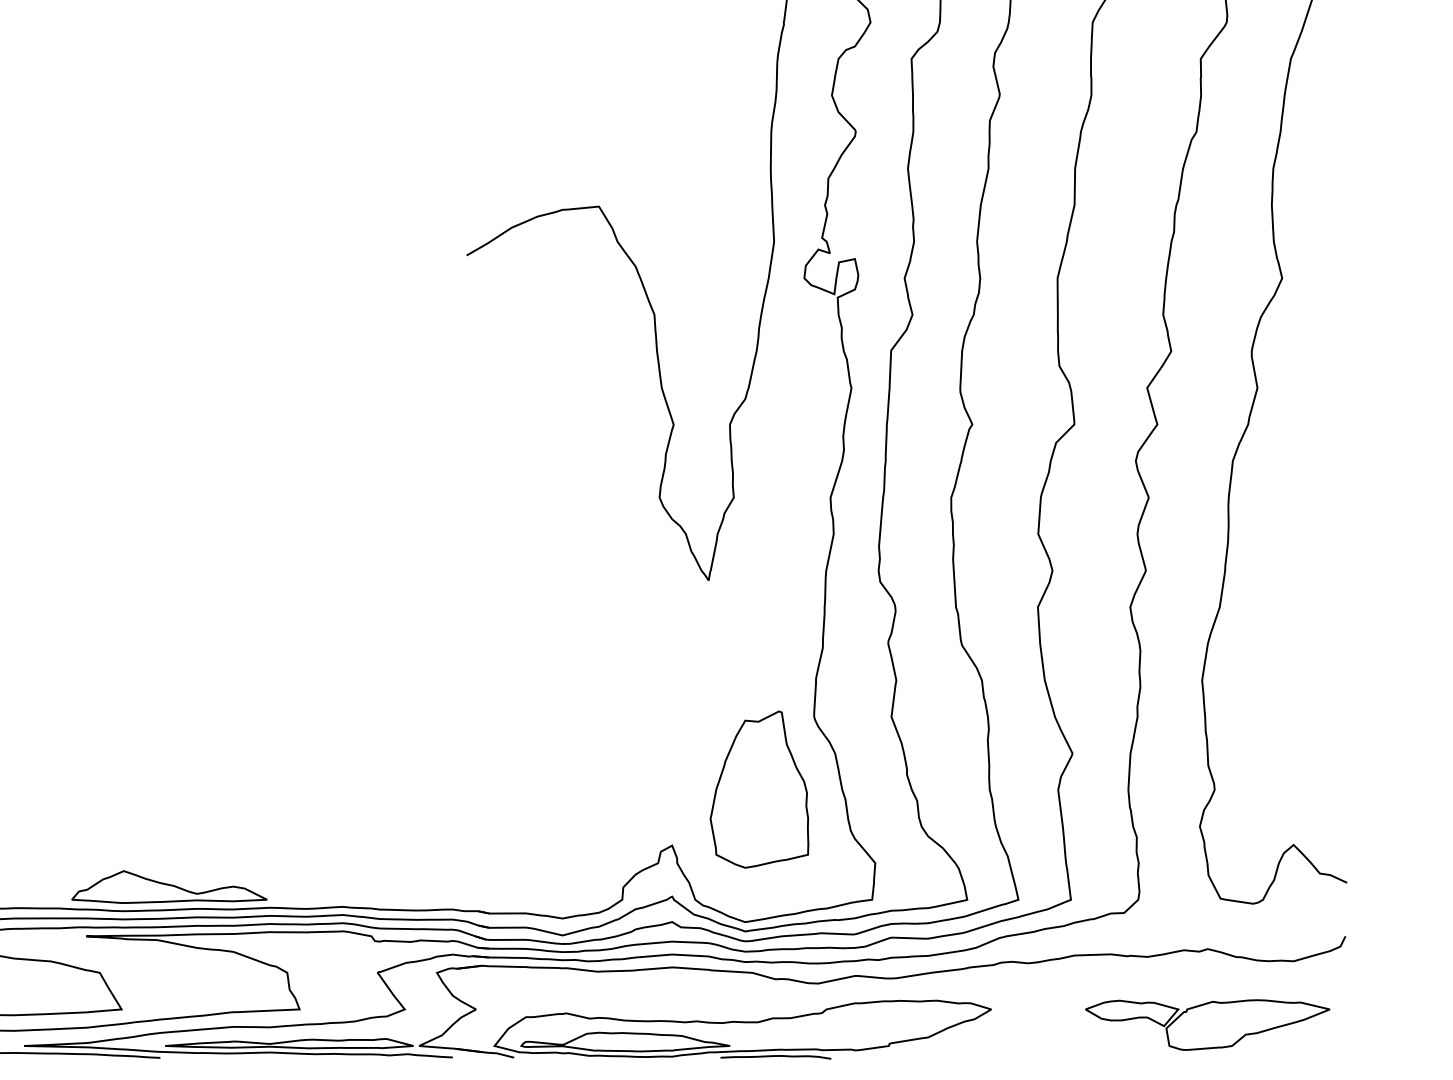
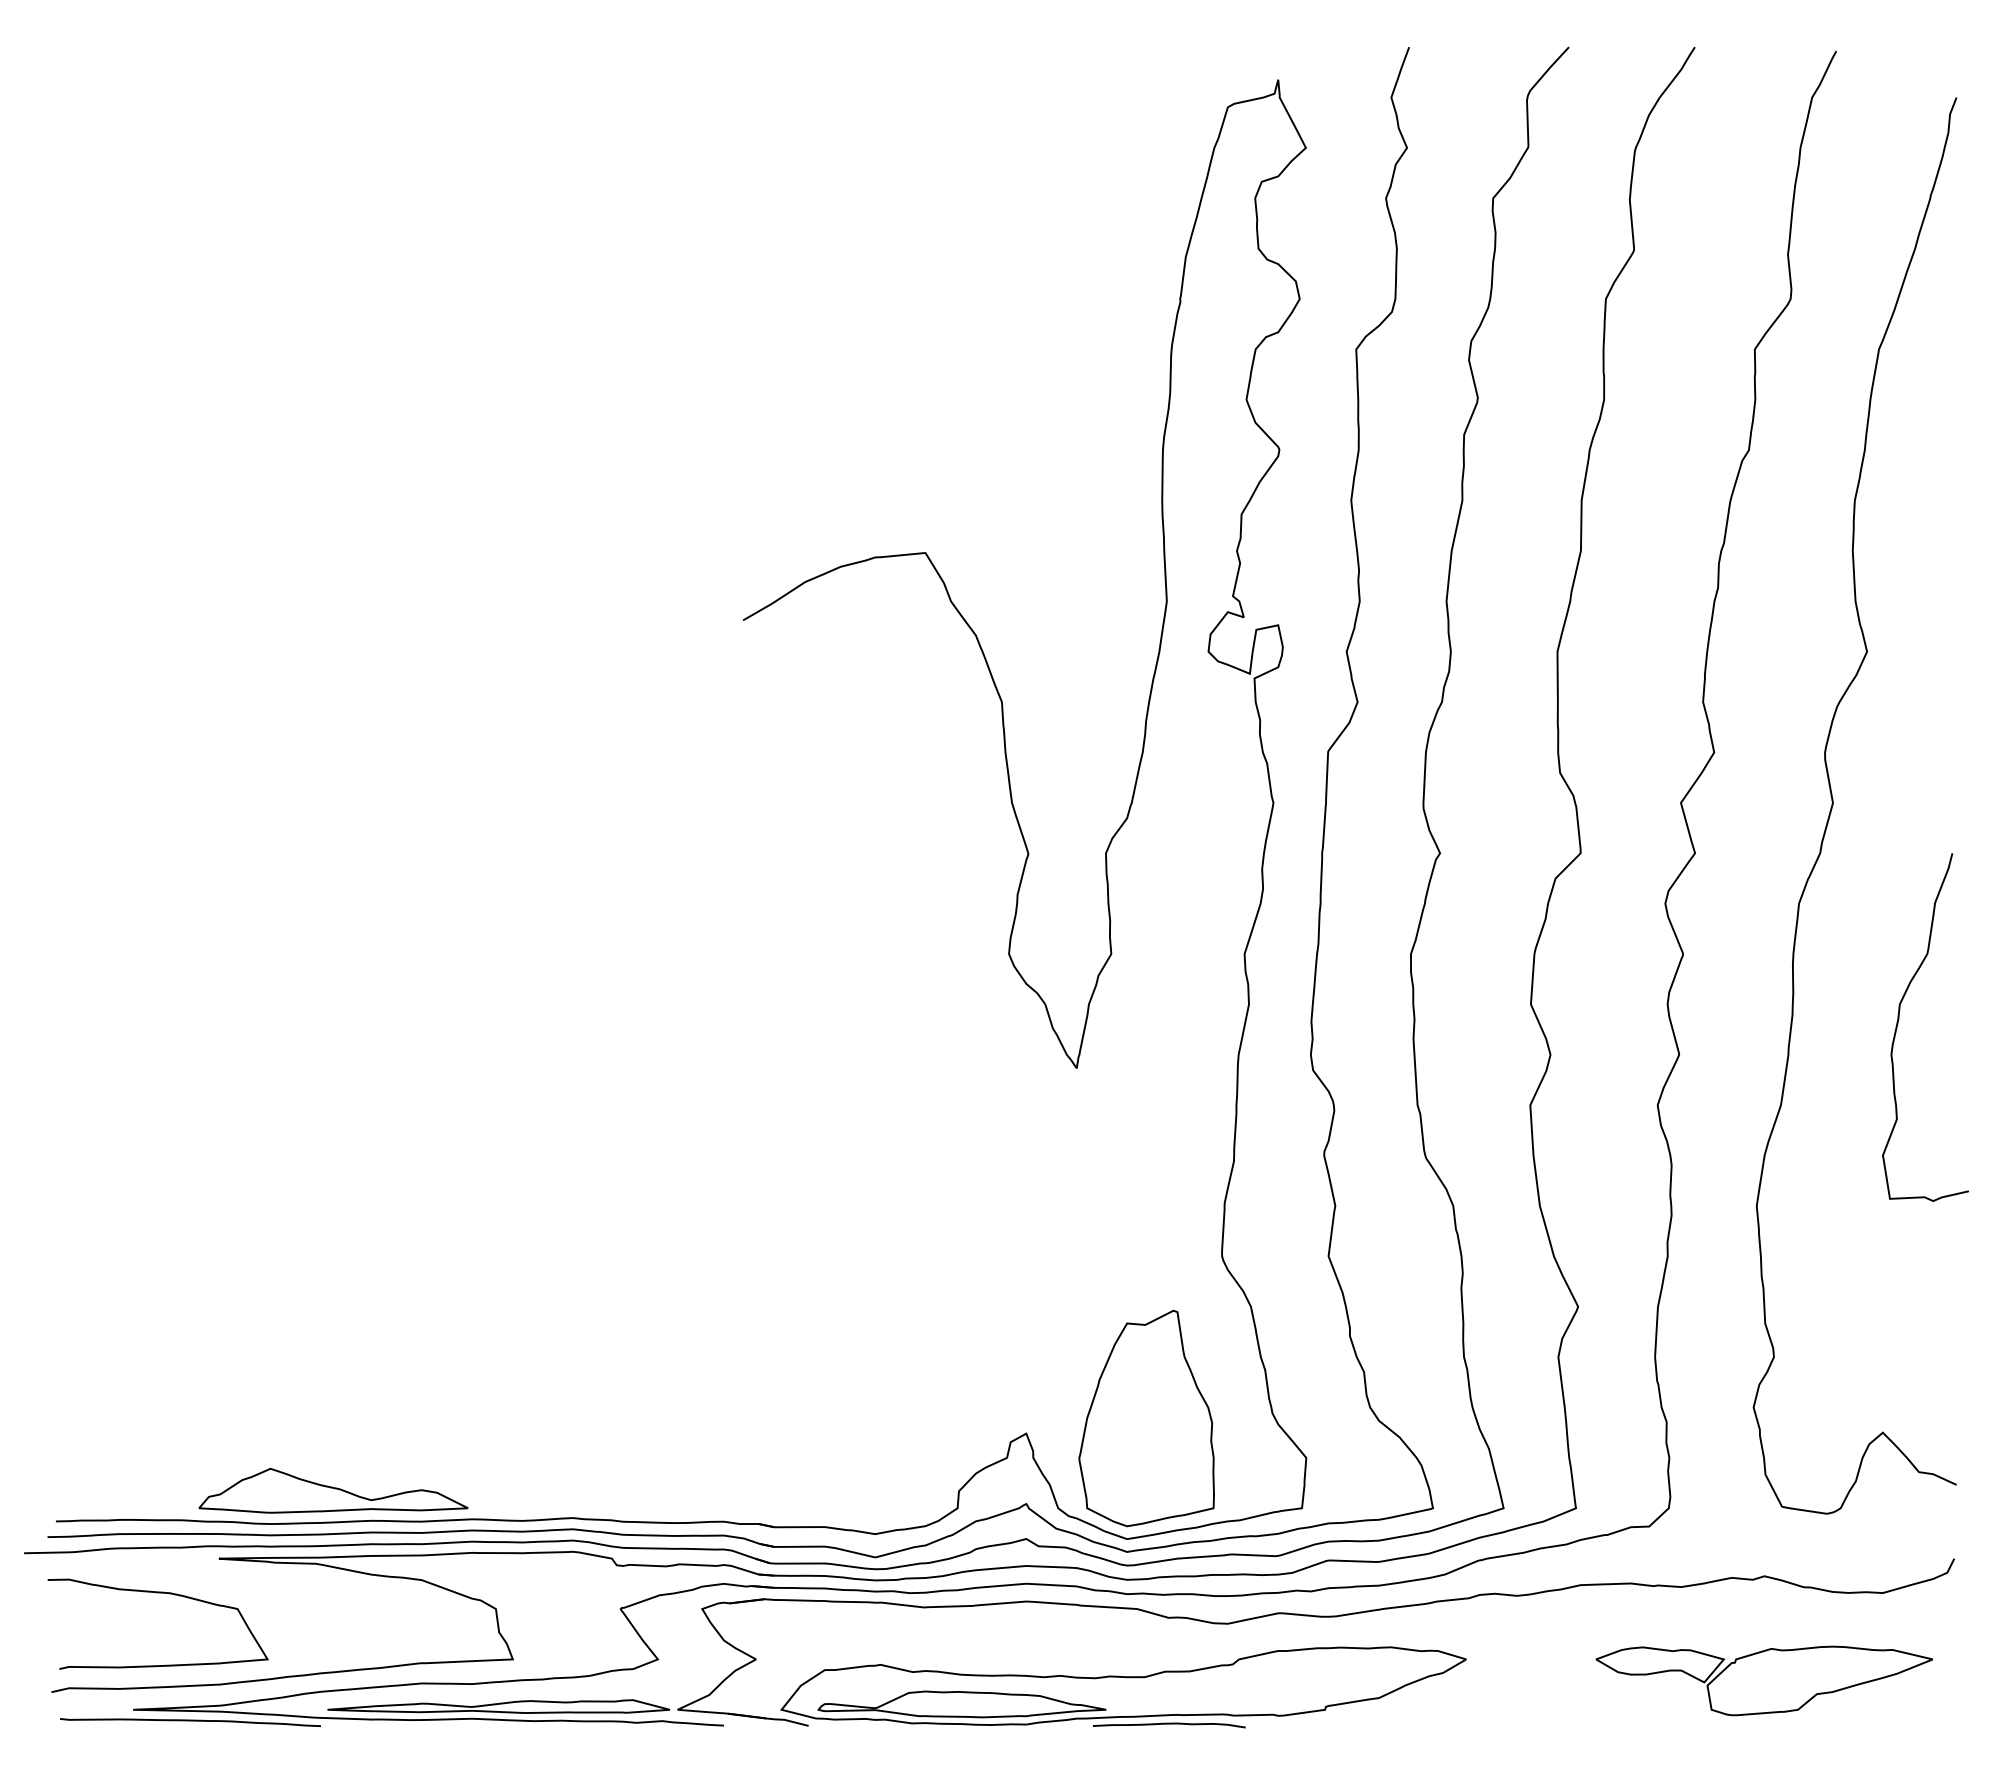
curve: (1305, 548) -> (1898, 1024), added
part: (759, 789) -> (1146, 1418), moved

